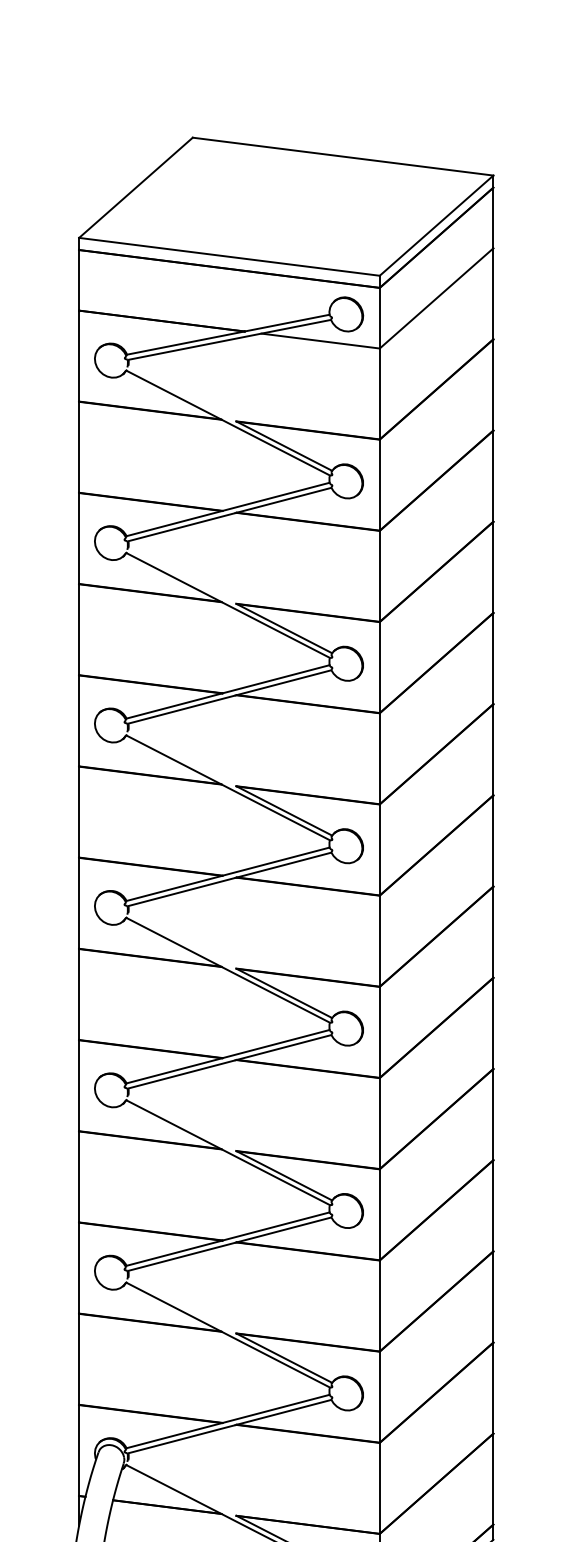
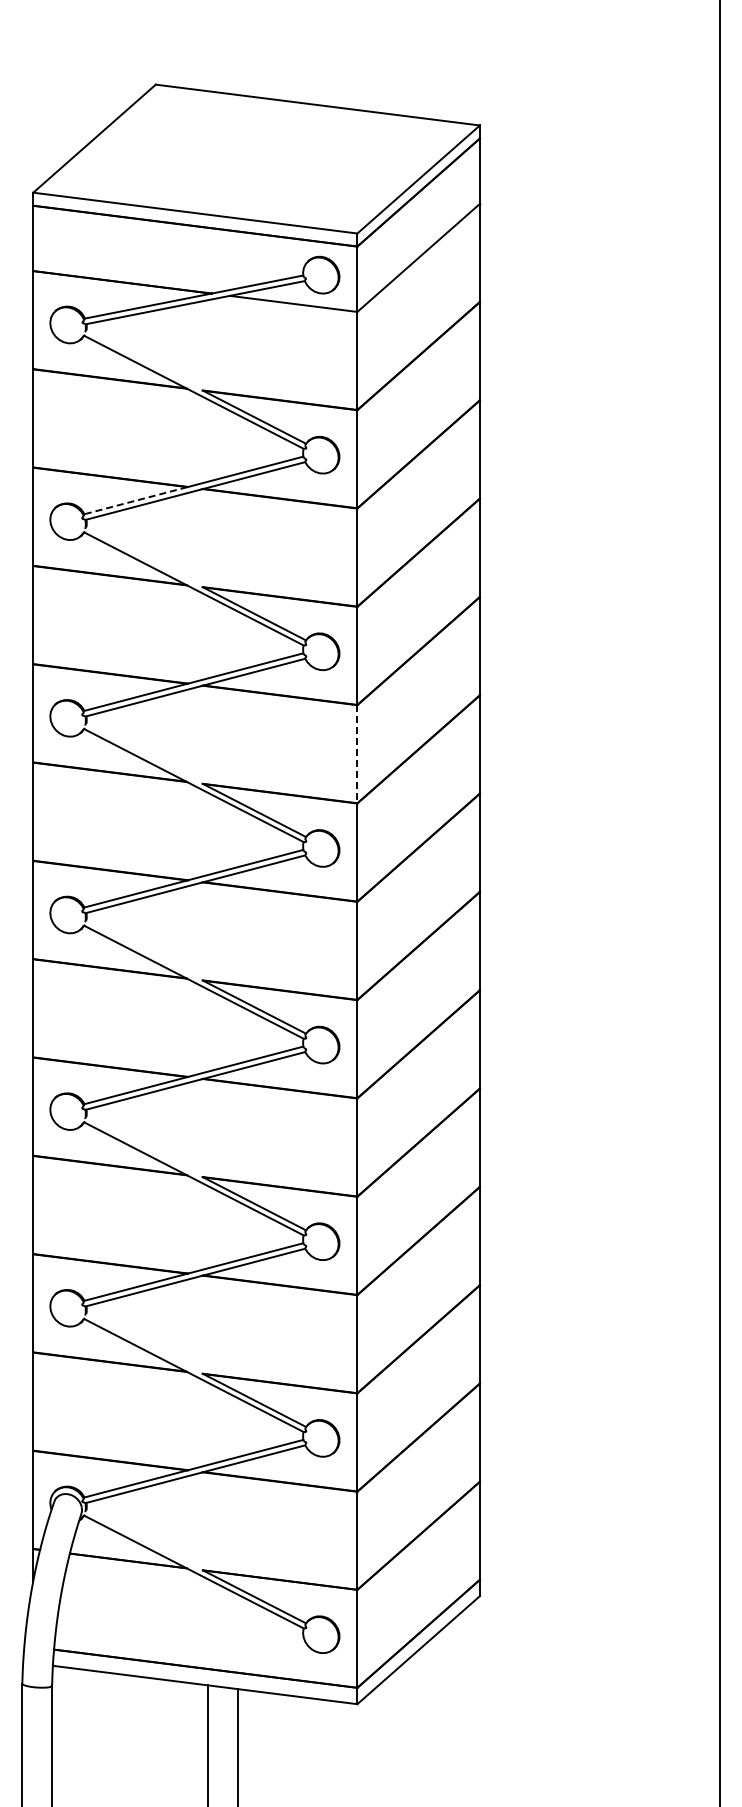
line: (173, 523) -> (135, 500), solid -> dashed
line: (379, 759) -> (357, 754), solid -> dashed

